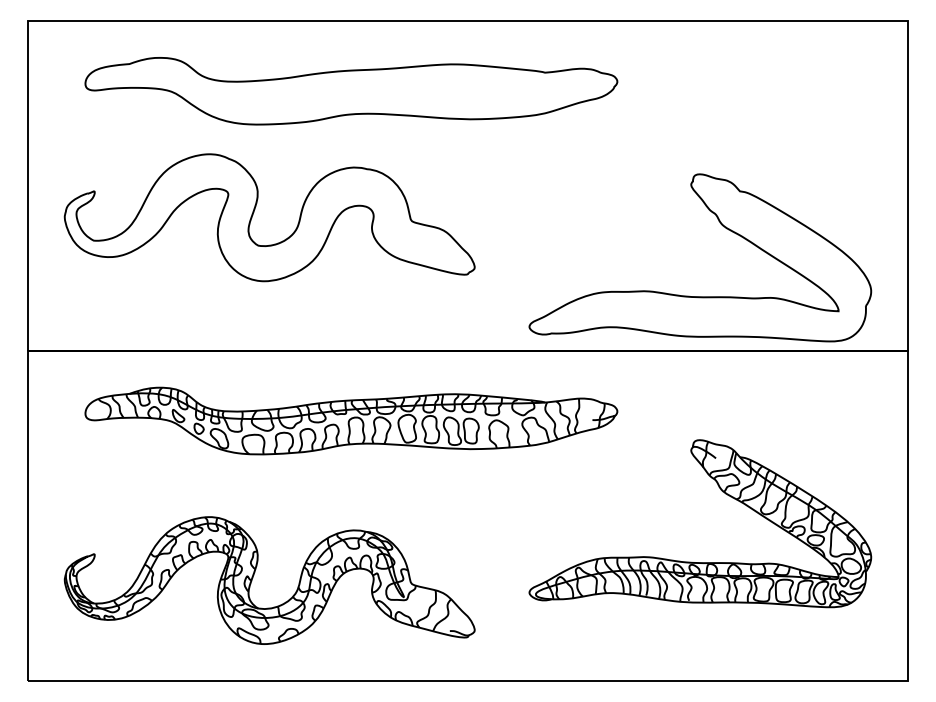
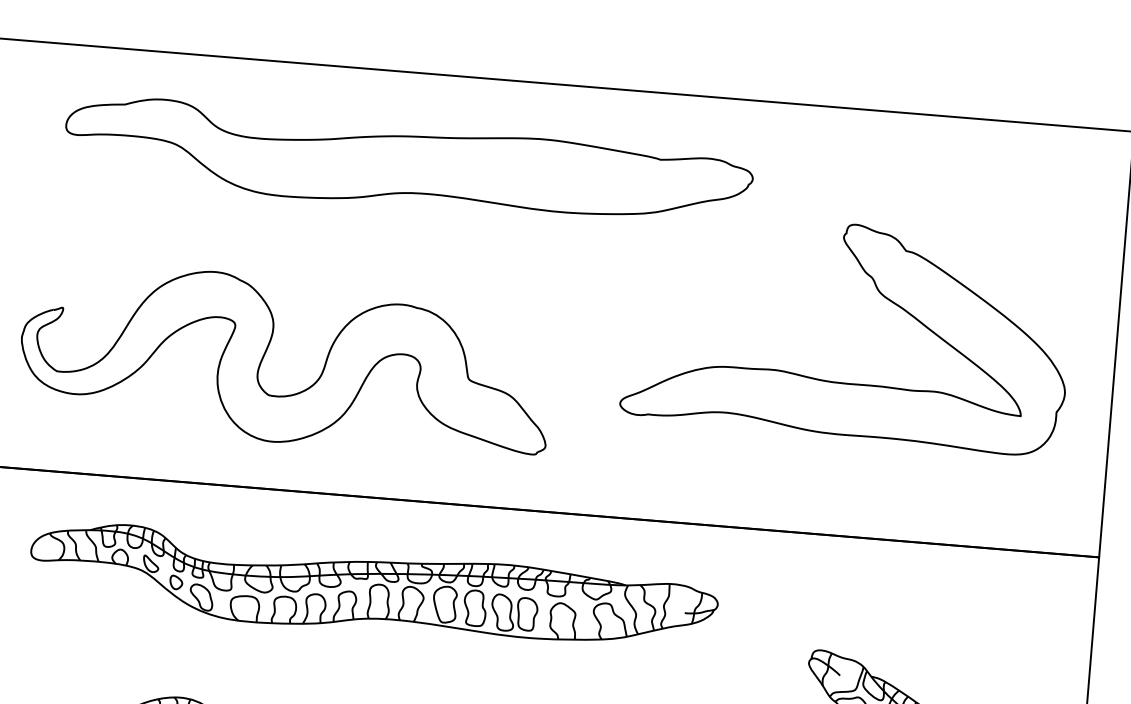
part: (254, 212) -> (267, 351), moved
part: (722, 226) -> (879, 294), moved

